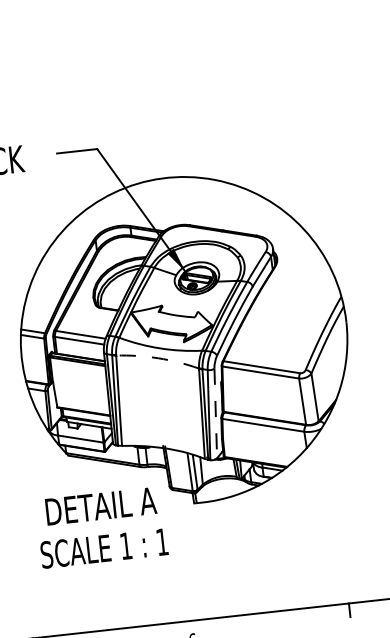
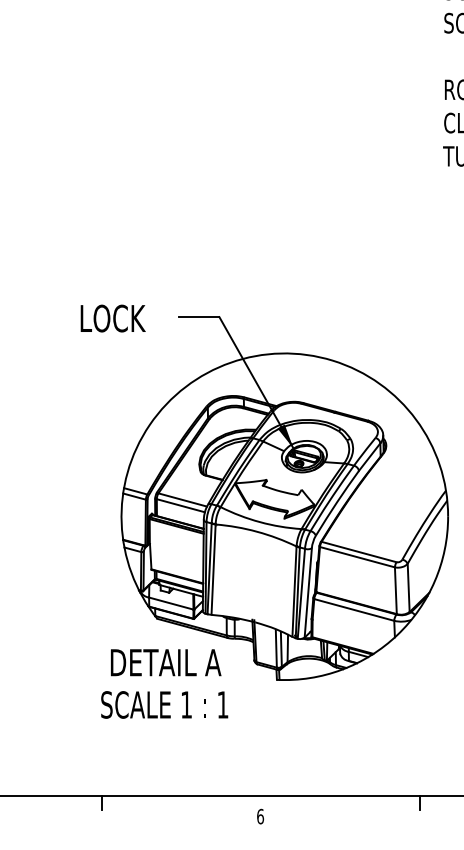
arc: (158, 357) -> (257, 531), dashed -> solid
line: (215, 412) -> (308, 592), dashed -> solid
text: (101, 527) -> (164, 683), moved

